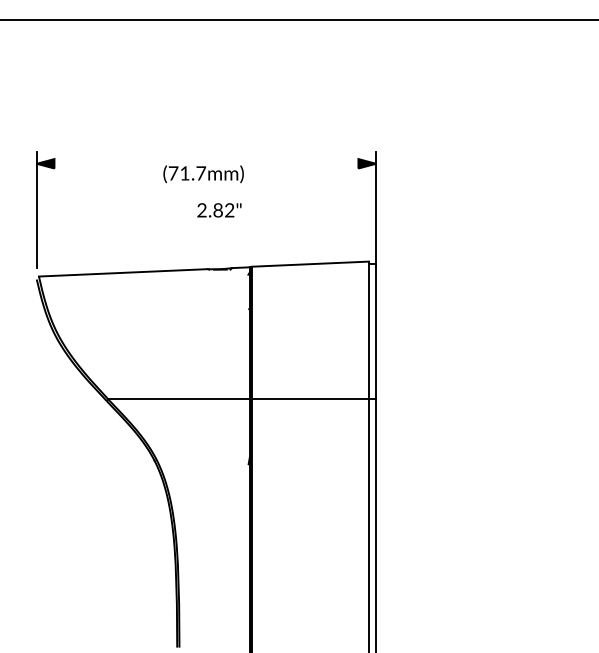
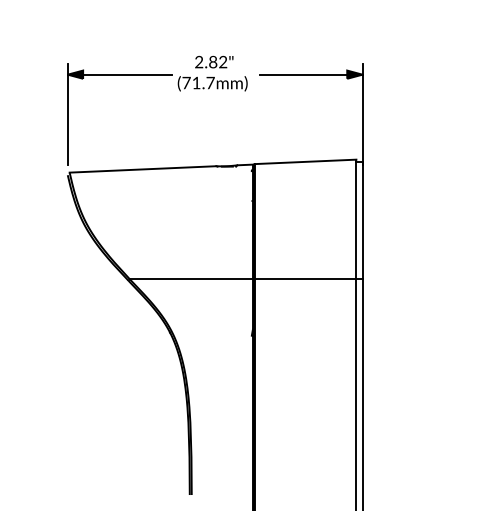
line: (96, 163) -> (119, 74), added
line: (316, 163) -> (310, 74), added
text: (219, 210) -> (214, 62), moved

